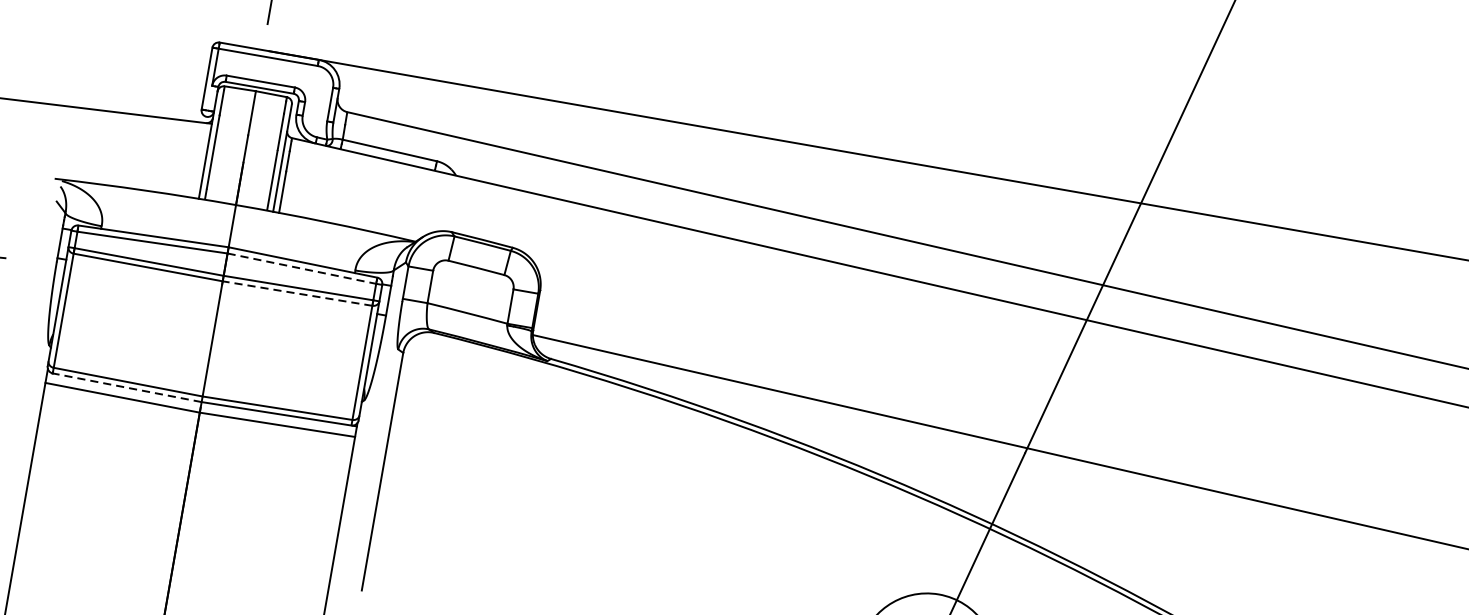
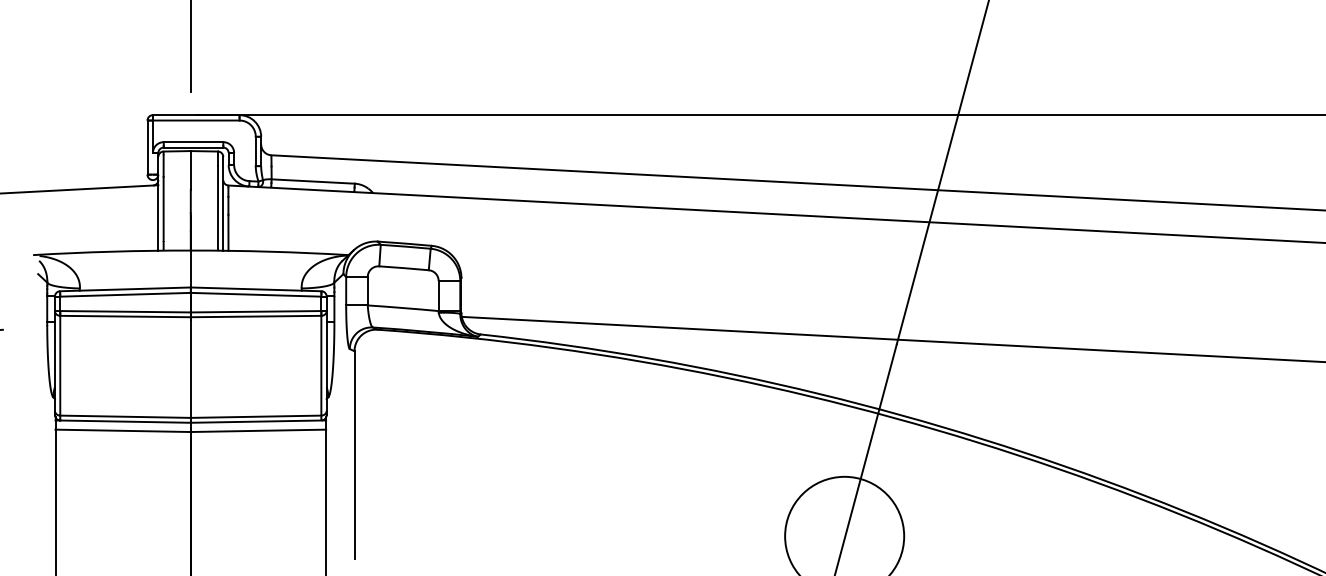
line: (302, 268) -> (256, 294), dashed -> solid
line: (296, 293) -> (255, 316), dashed -> solid
line: (124, 387) -> (123, 421), dashed -> solid

